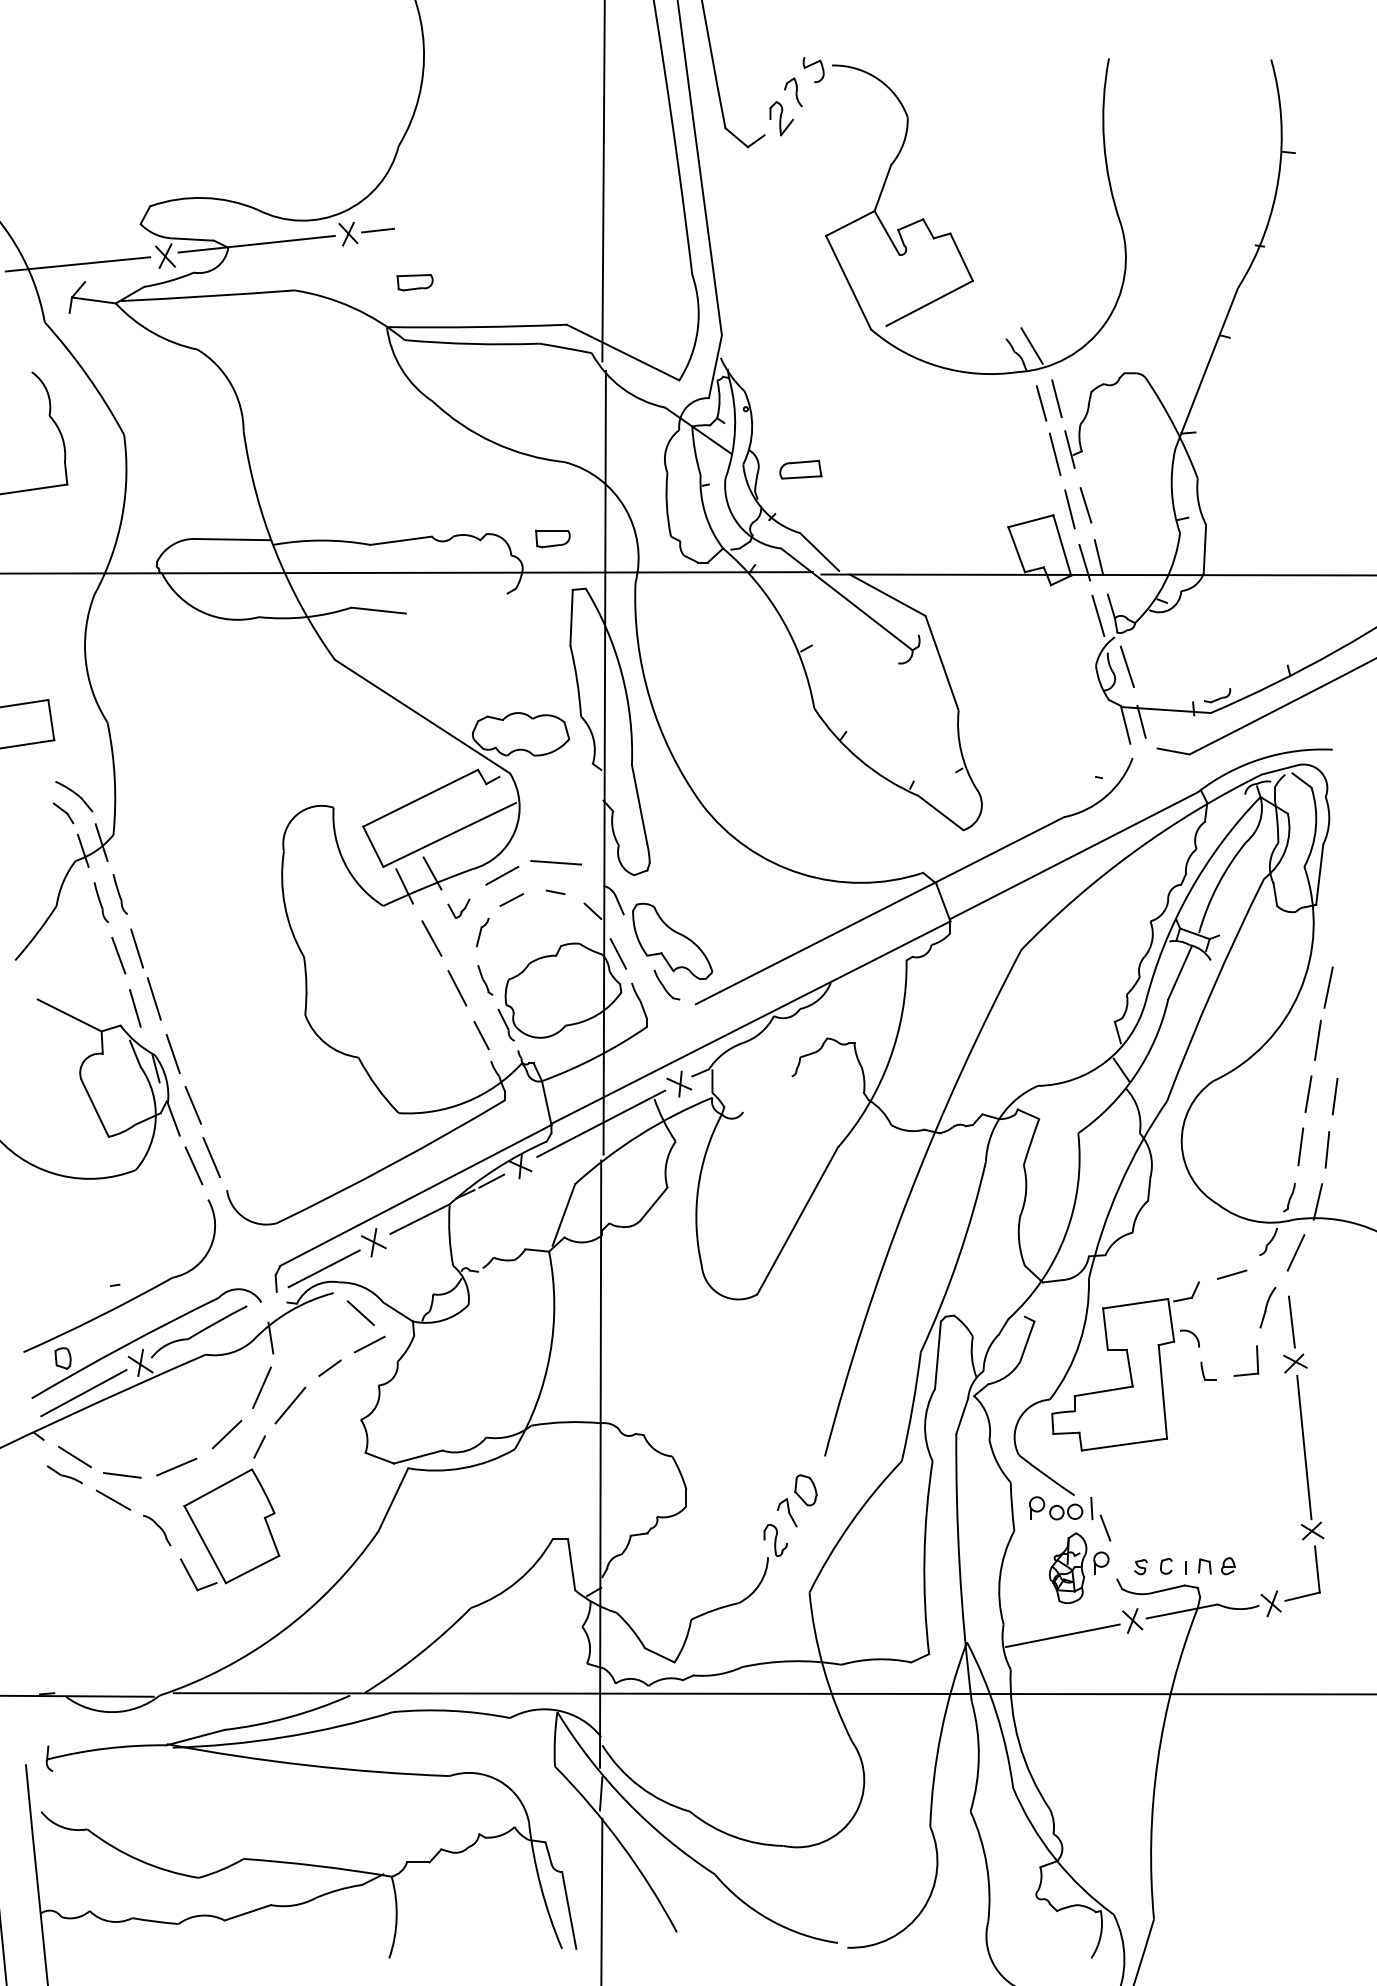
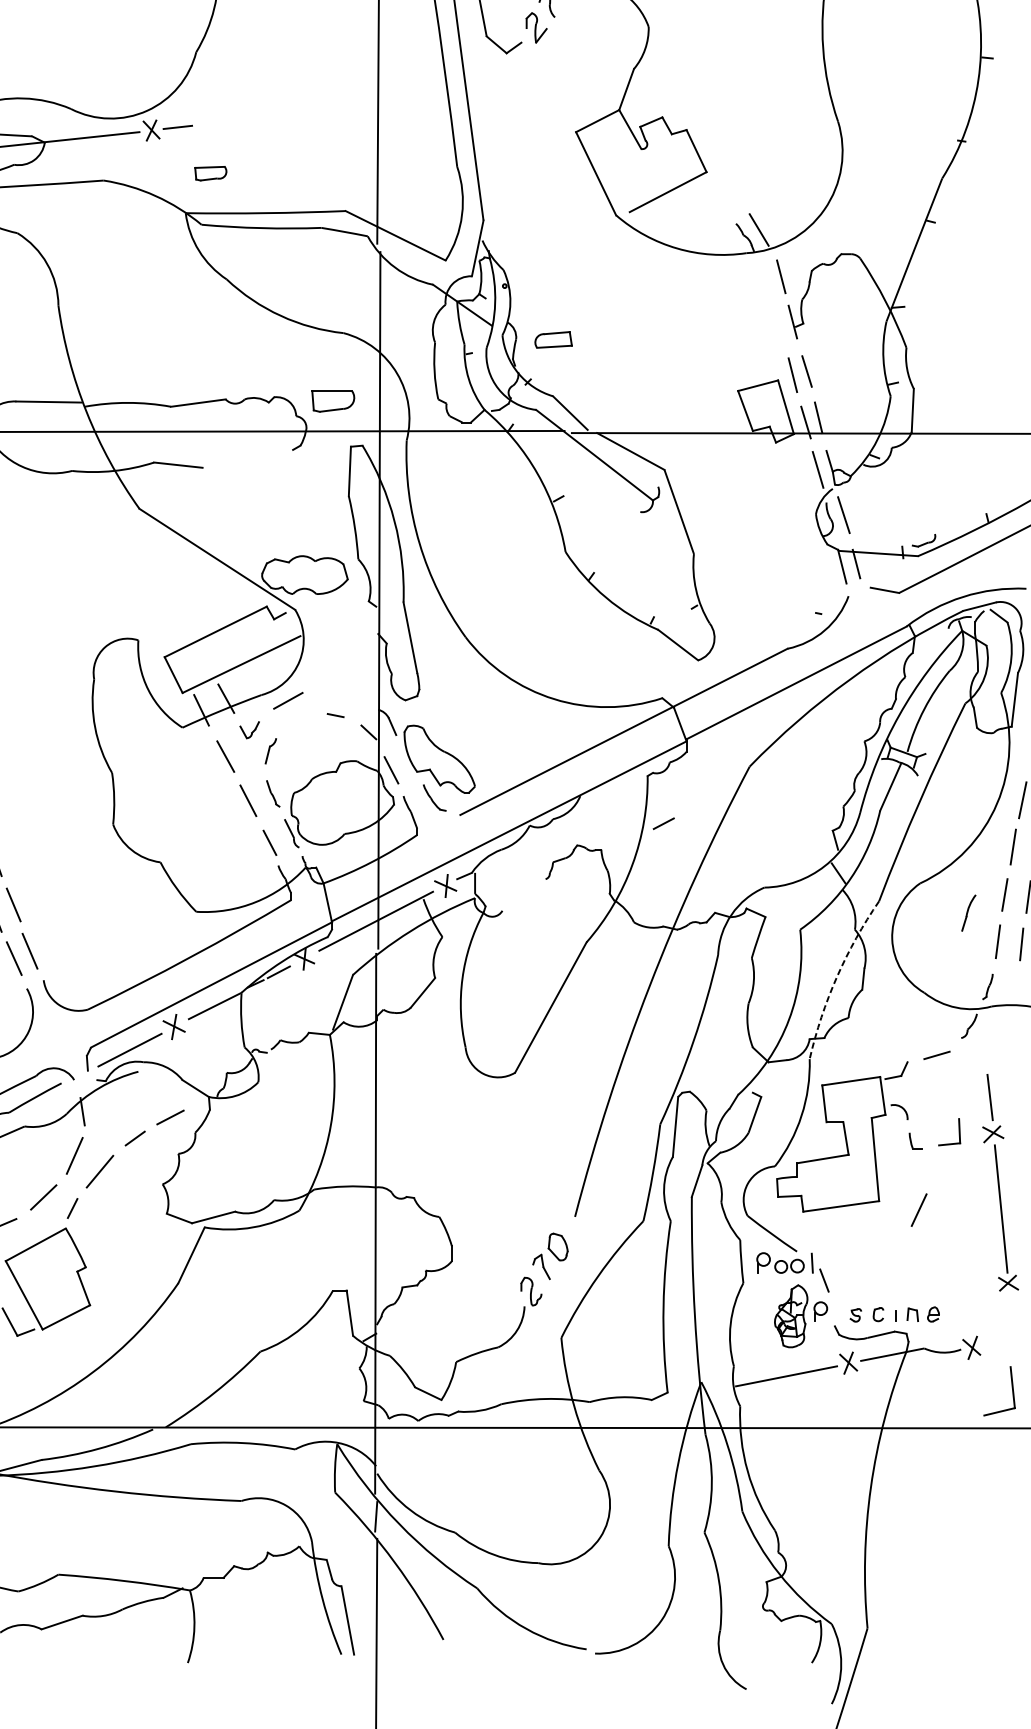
line: (1041, 403) -> (767, 281), removed
line: (1054, 454) -> (779, 326), removed
part: (552, 538) -> (332, 401), size x1.4
line: (556, 862) -> (336, 689), removed
line: (511, 899) -> (663, 823), moved
arc: (1119, 1186) -> (836, 977), solid -> dashed
line: (1317, 1201) -> (1012, 990), removed
line: (1295, 1252) -> (918, 1209), moved
part: (1267, 1307) -> (968, 913), moved
line: (360, 1313) -> (162, 1089), removed
part: (1316, 1573) -> (1011, 1391), moved

